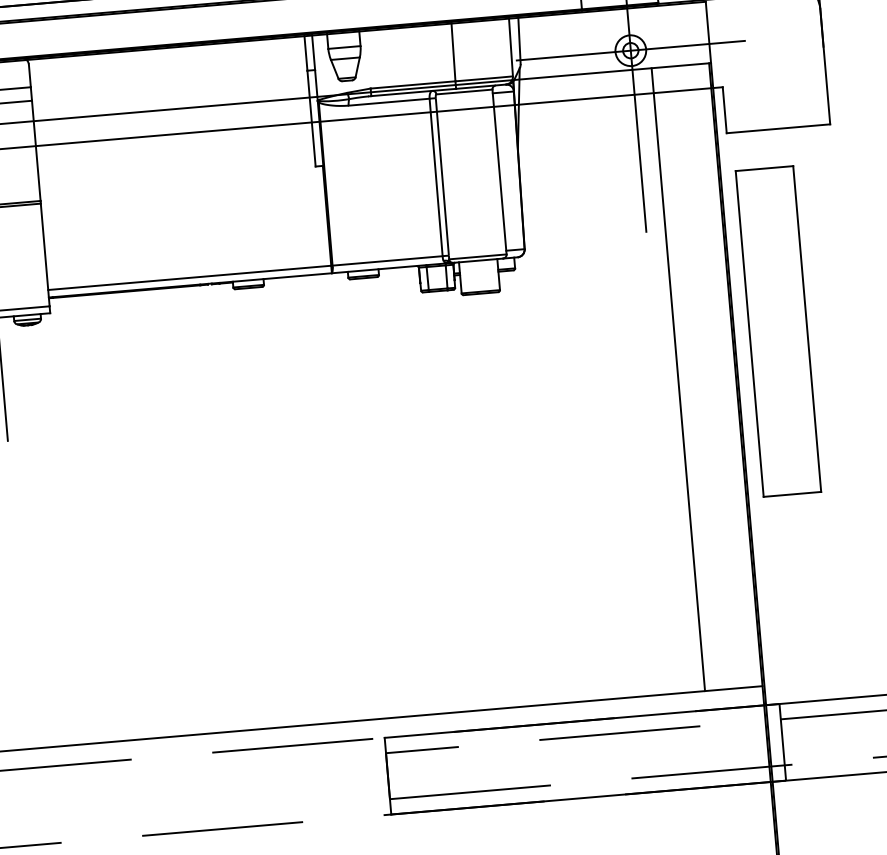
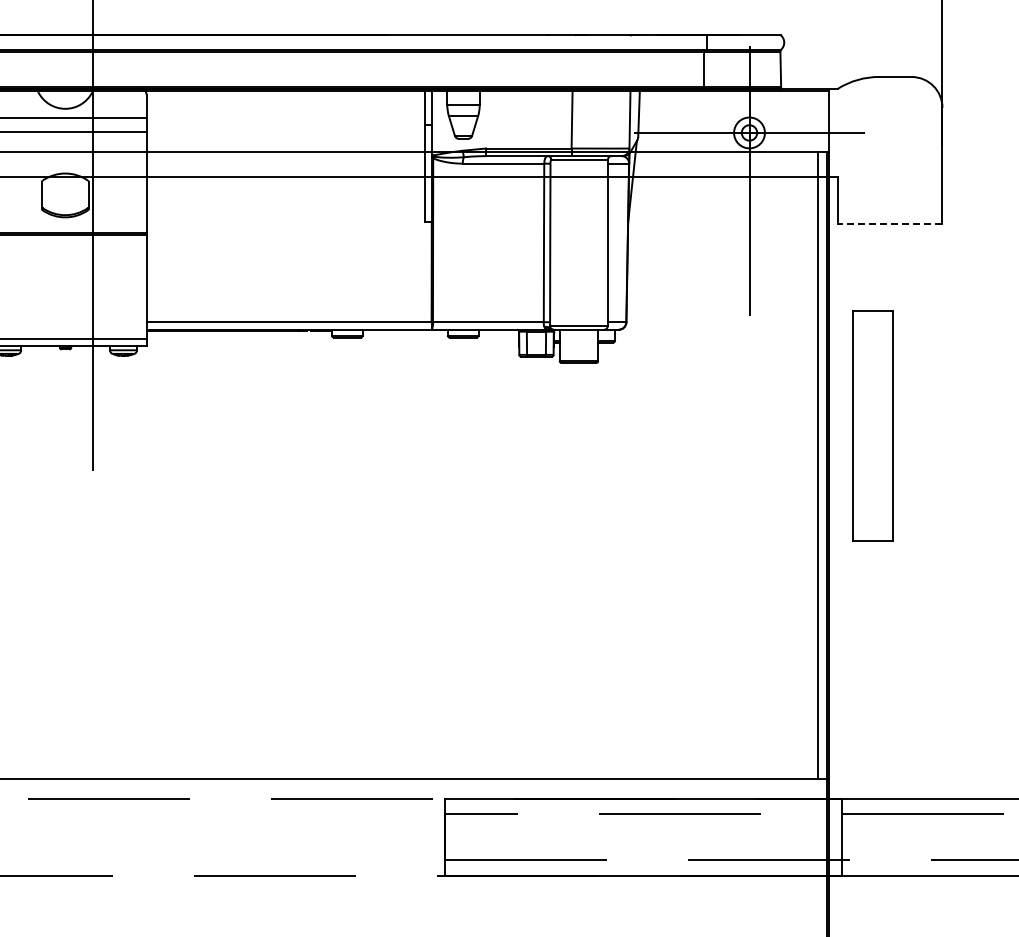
line: (777, 128) -> (889, 223), solid -> dashed
part: (777, 330) -> (872, 425), size x0.7
line: (678, 379) -> (817, 465), moved

